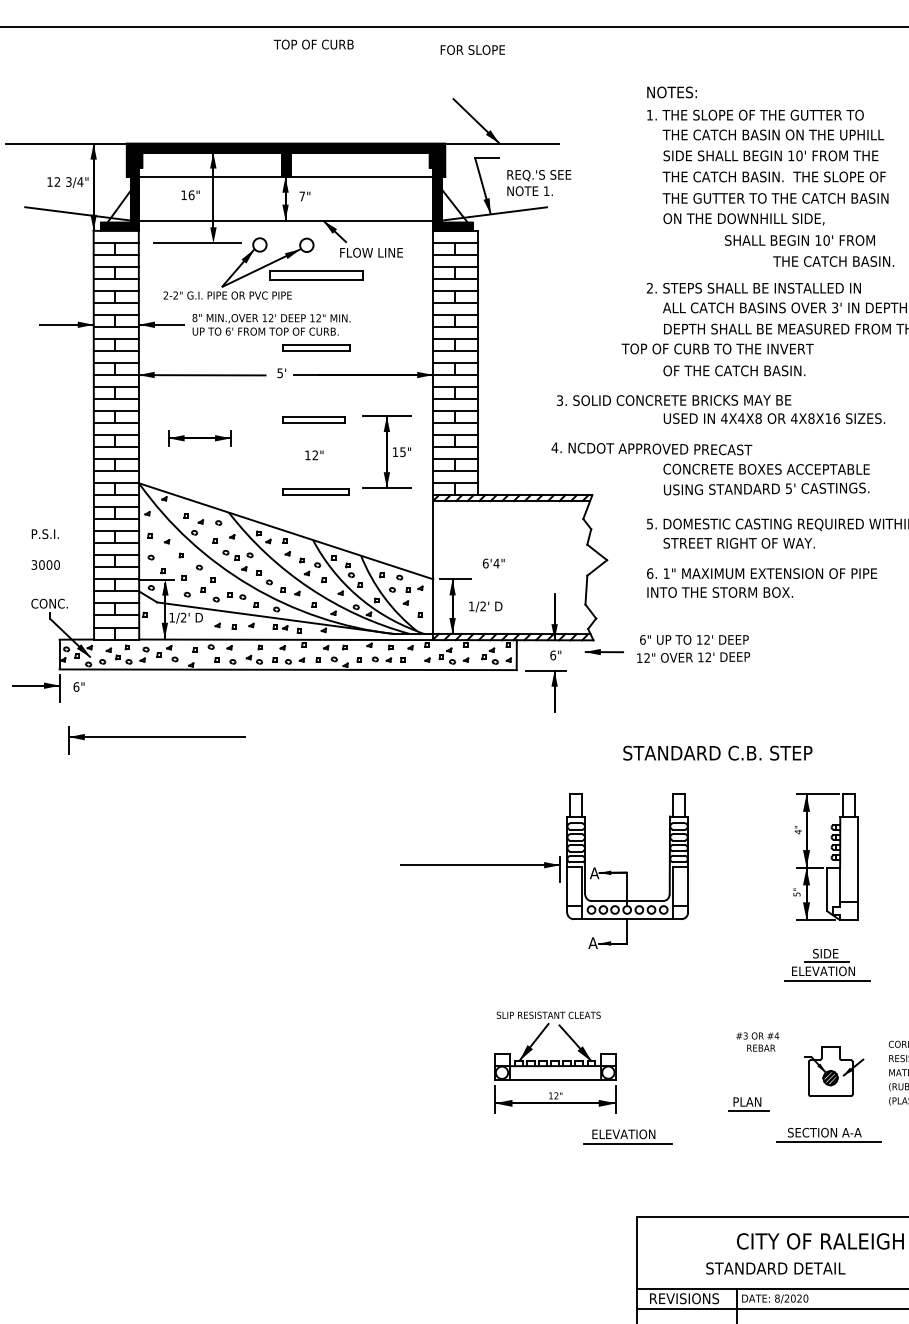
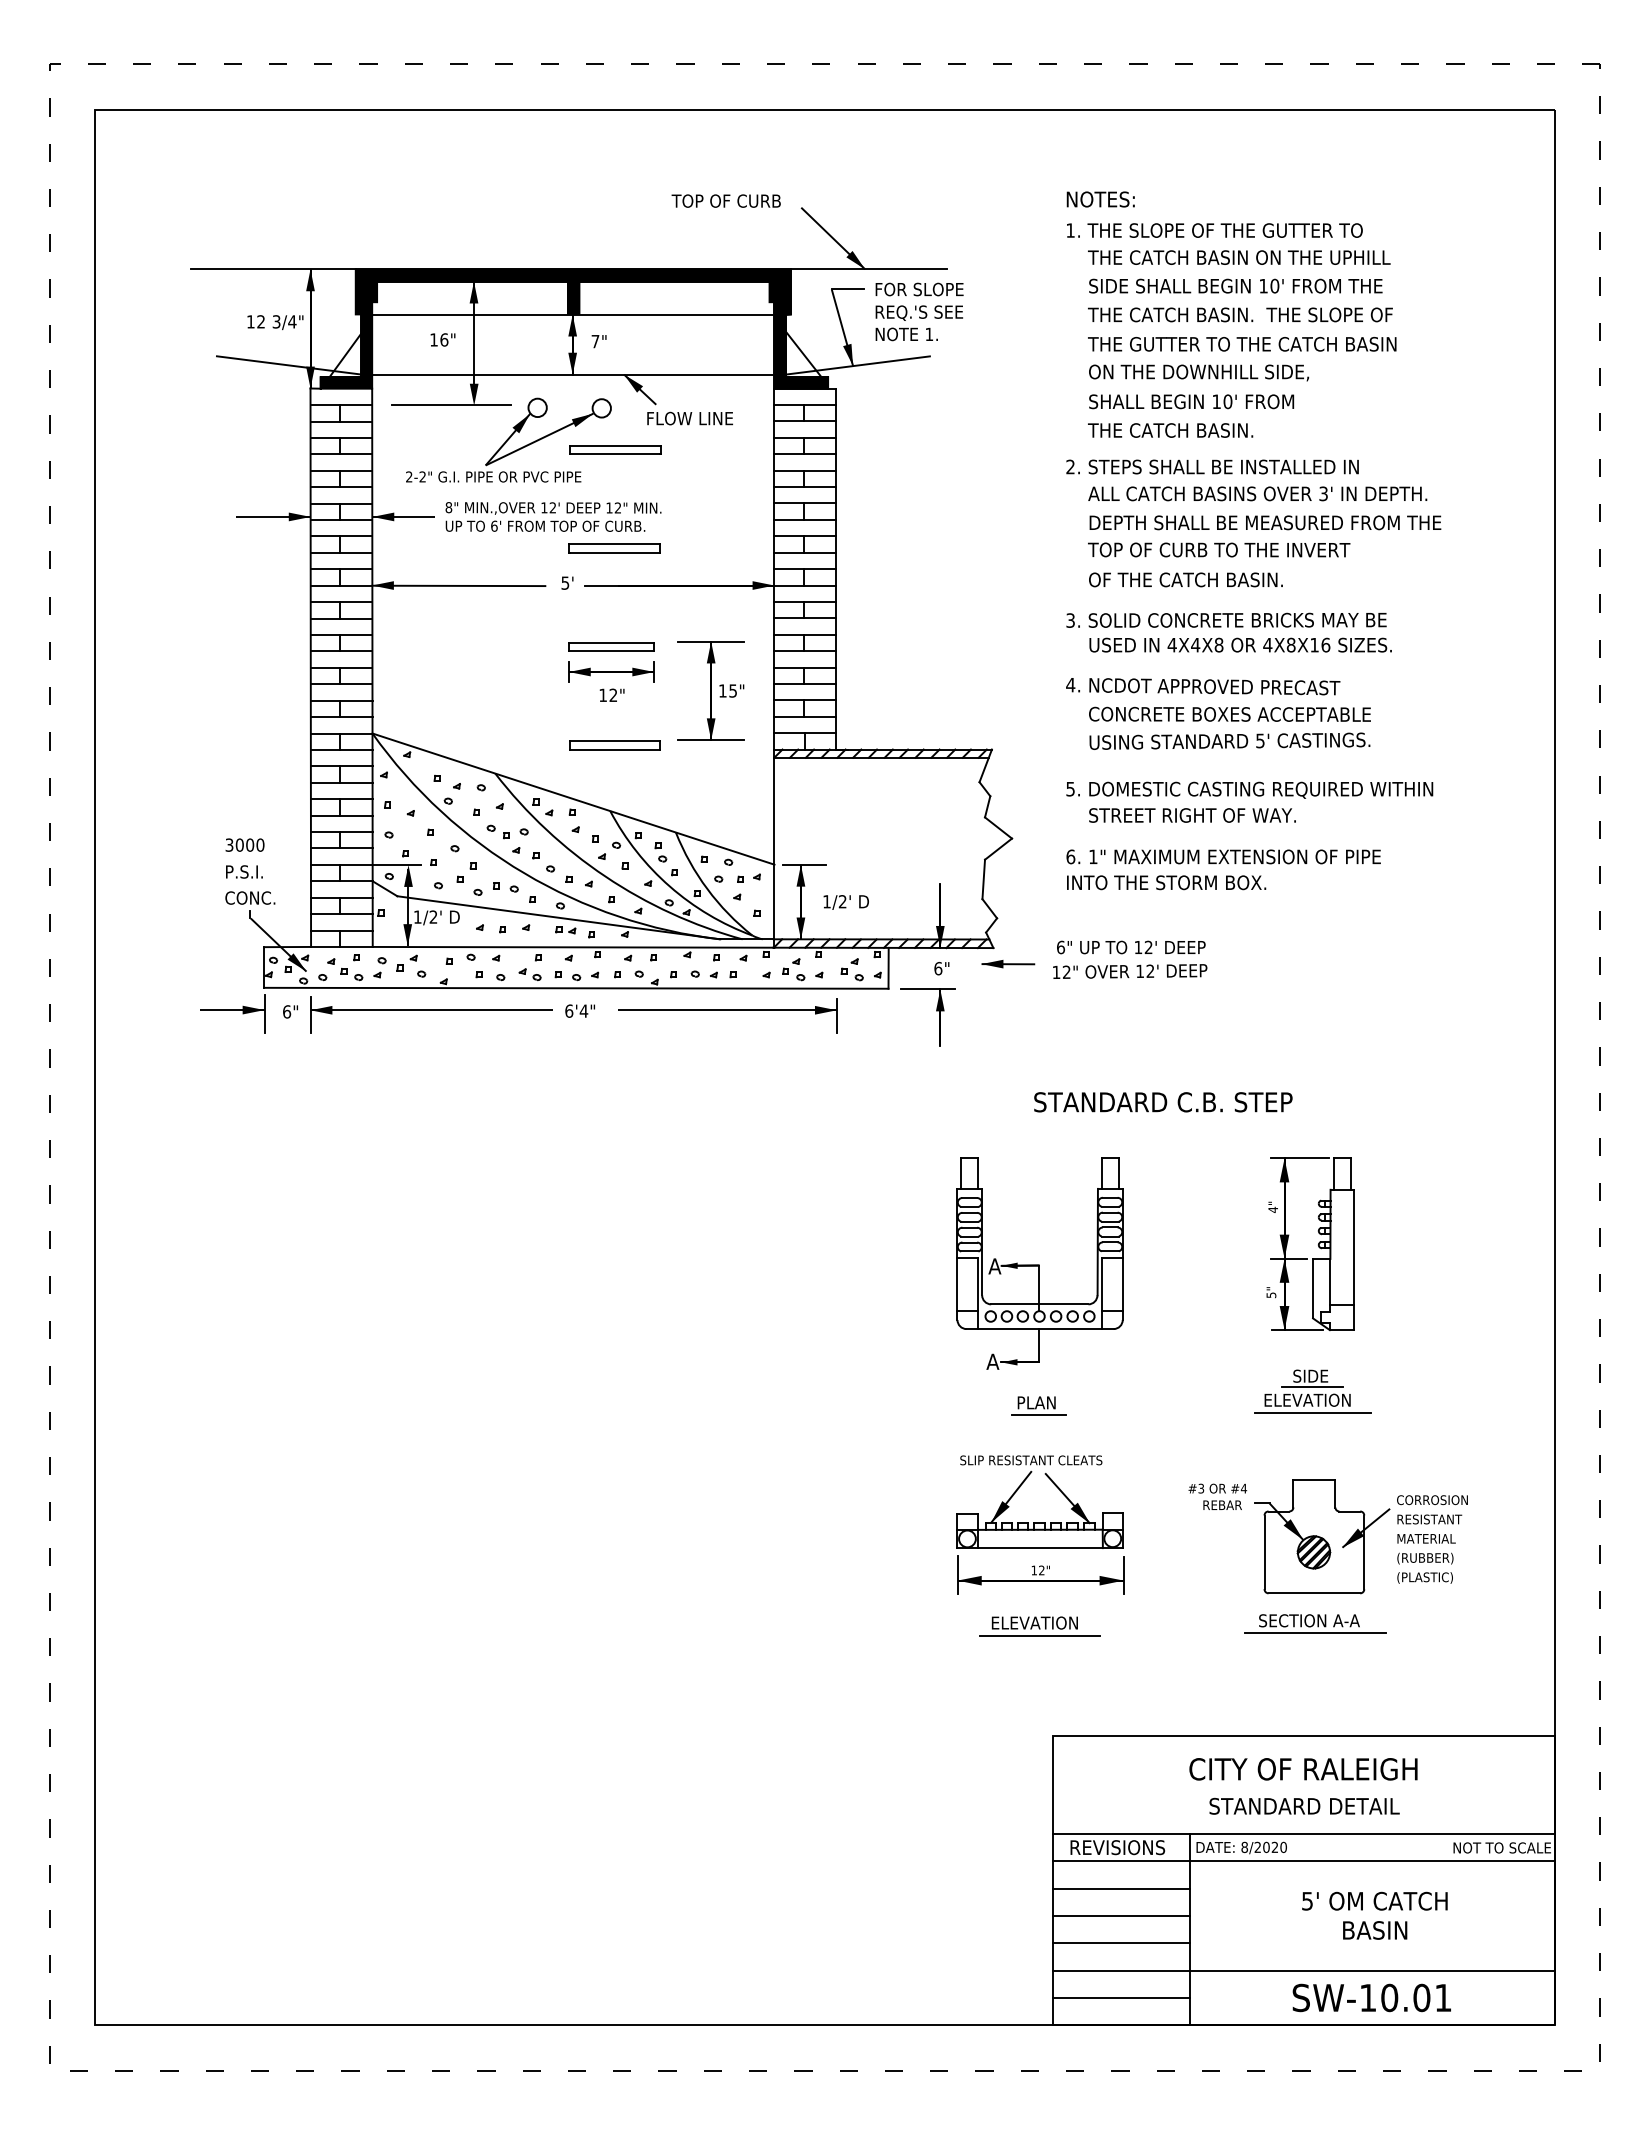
text: (313, 44) -> (725, 200), moved
text: (472, 50) -> (919, 289), moved
text: (799, 240) -> (1191, 401), moved
text: (833, 261) -> (1170, 430), moved
part: (316, 275) -> (615, 449), size x0.71
text: (717, 348) -> (1219, 549), moved
text: (674, 399) -> (1226, 619), moved
part: (199, 437) -> (611, 671), moved
text: (652, 448) -> (1203, 686), moved
text: (45, 533) -> (244, 871), moved
text: (493, 563) -> (579, 1010), moved
part: (157, 740) -> (431, 1014), moved
part: (480, 869) -> (727, 1015), moved
part: (555, 1062) -> (1040, 1524), moved
part: (834, 1071) -> (1322, 1536), size x1.67
part: (748, 1103) -> (1038, 1405), moved
text: (775, 1267) -> (1304, 1805), moved

